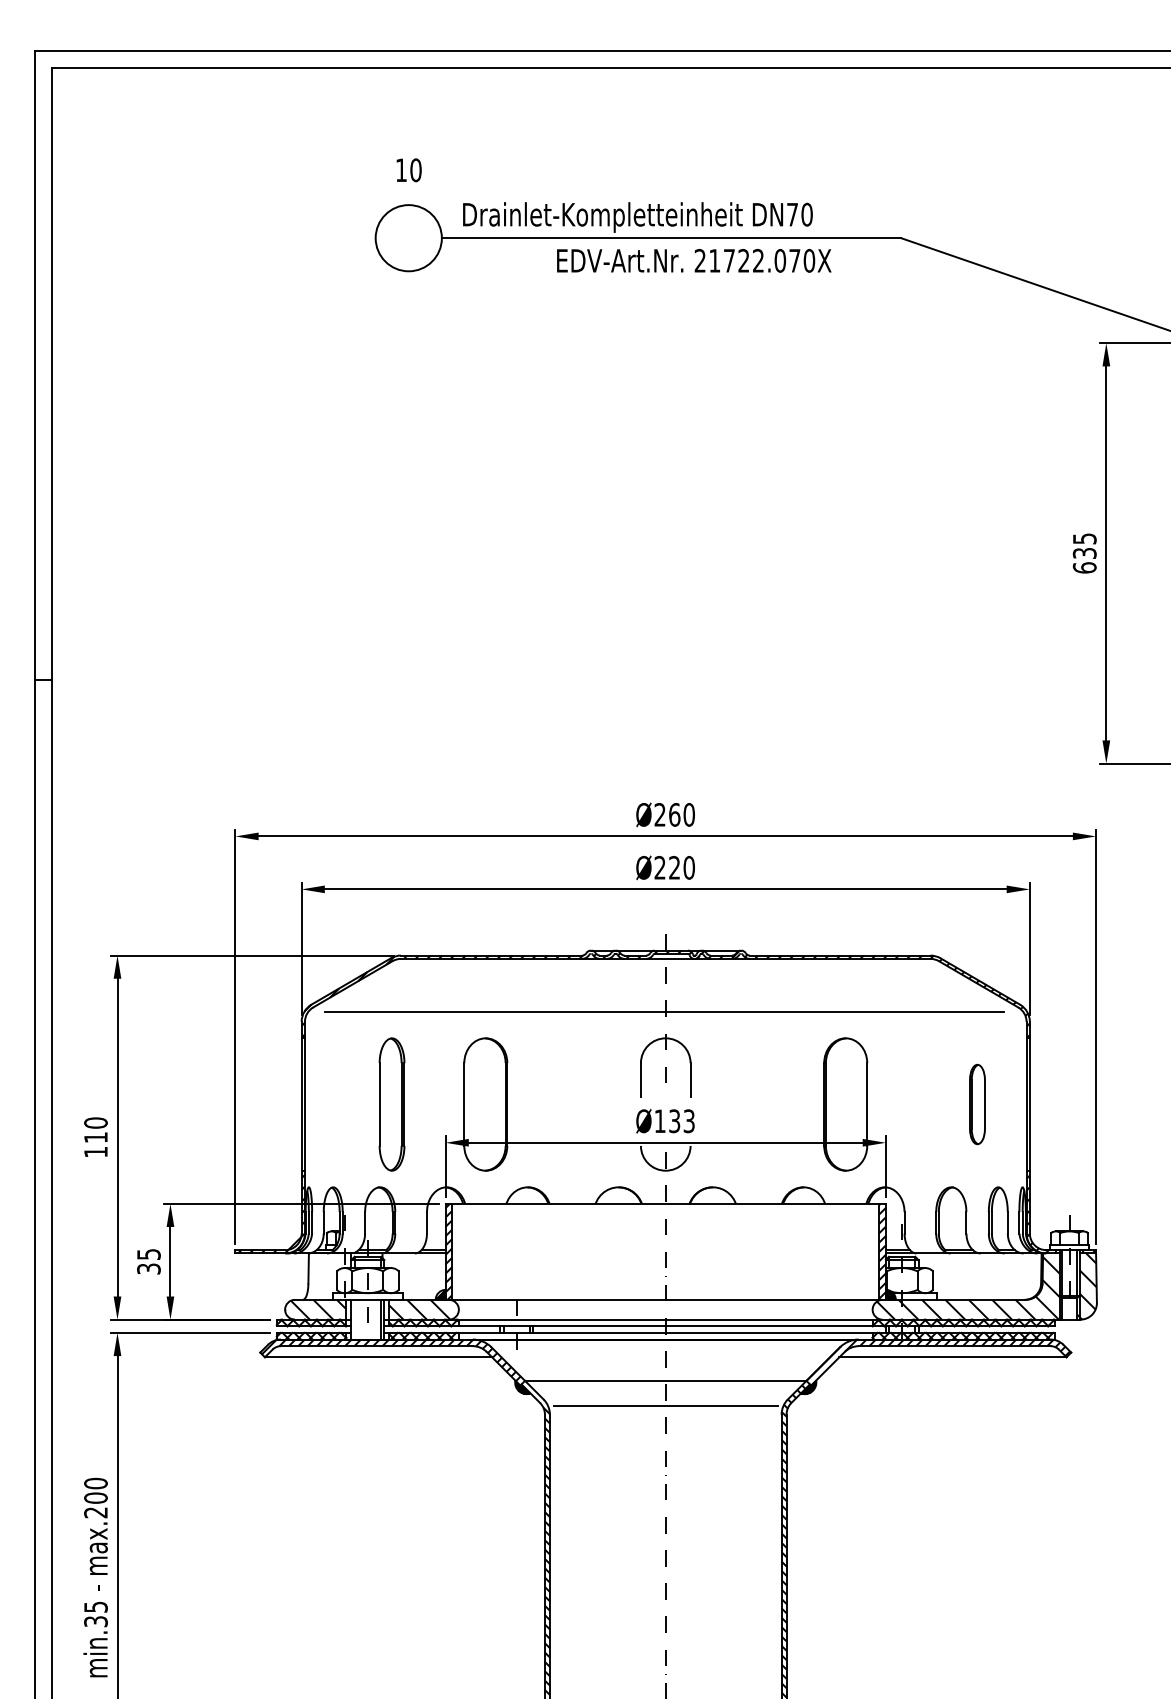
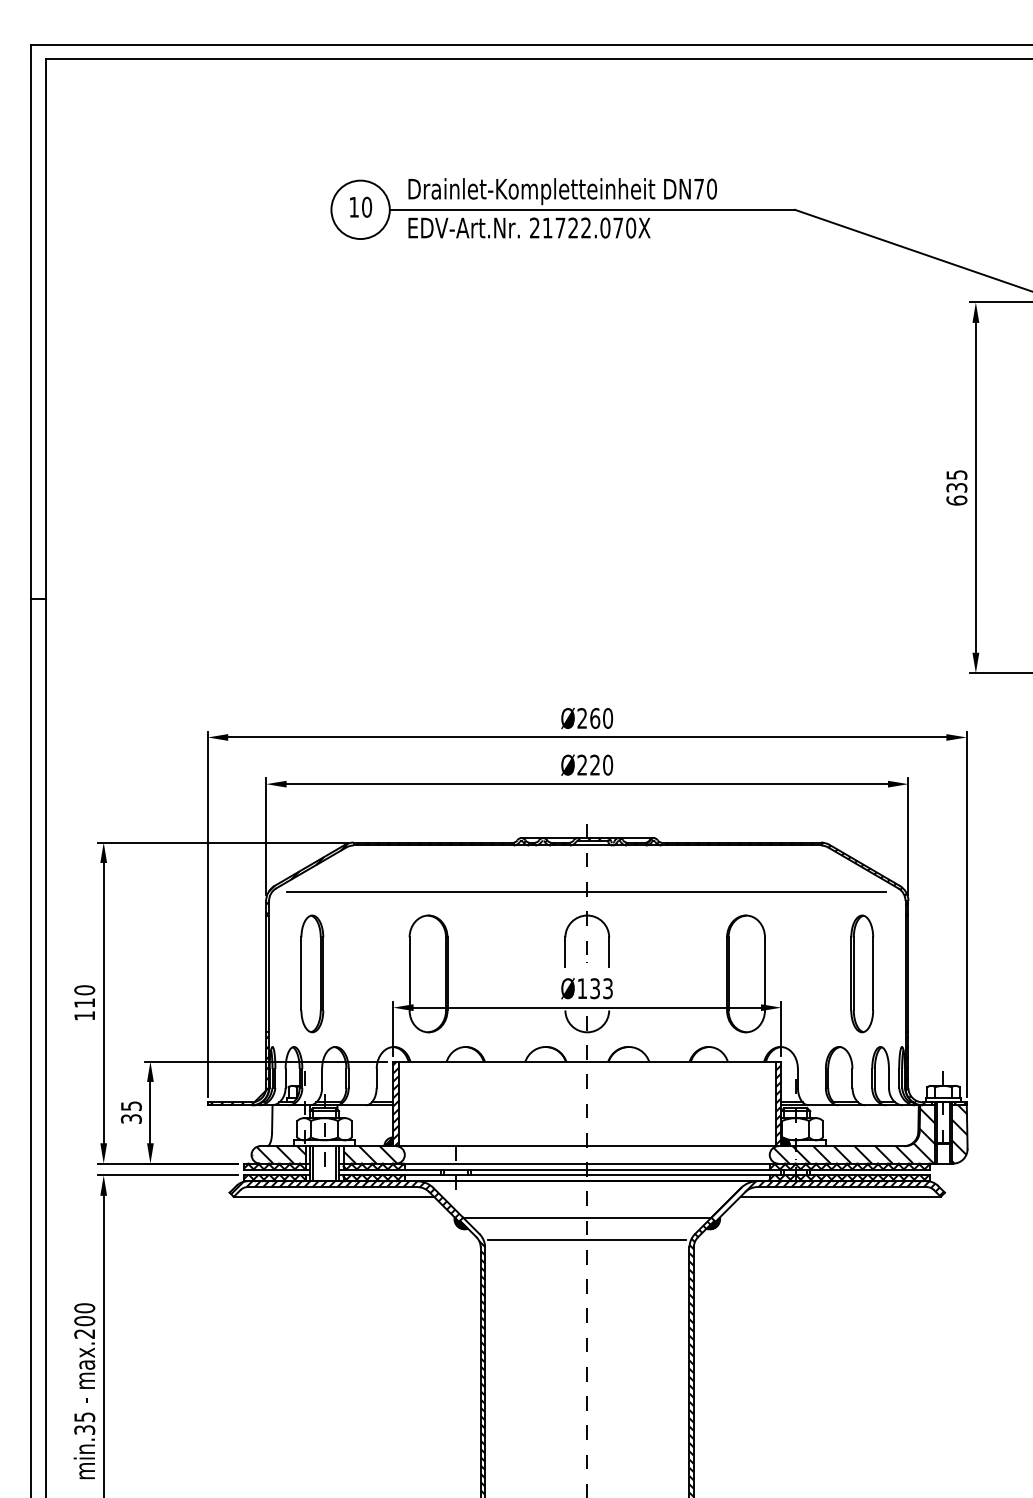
text: (408, 170) -> (360, 207), moved
text: (694, 260) -> (529, 227), moved
part: (391, 1104) -> (311, 973), moved
part: (977, 1104) -> (862, 973), size x1.67
line: (354, 1319) -> (312, 1163), added

